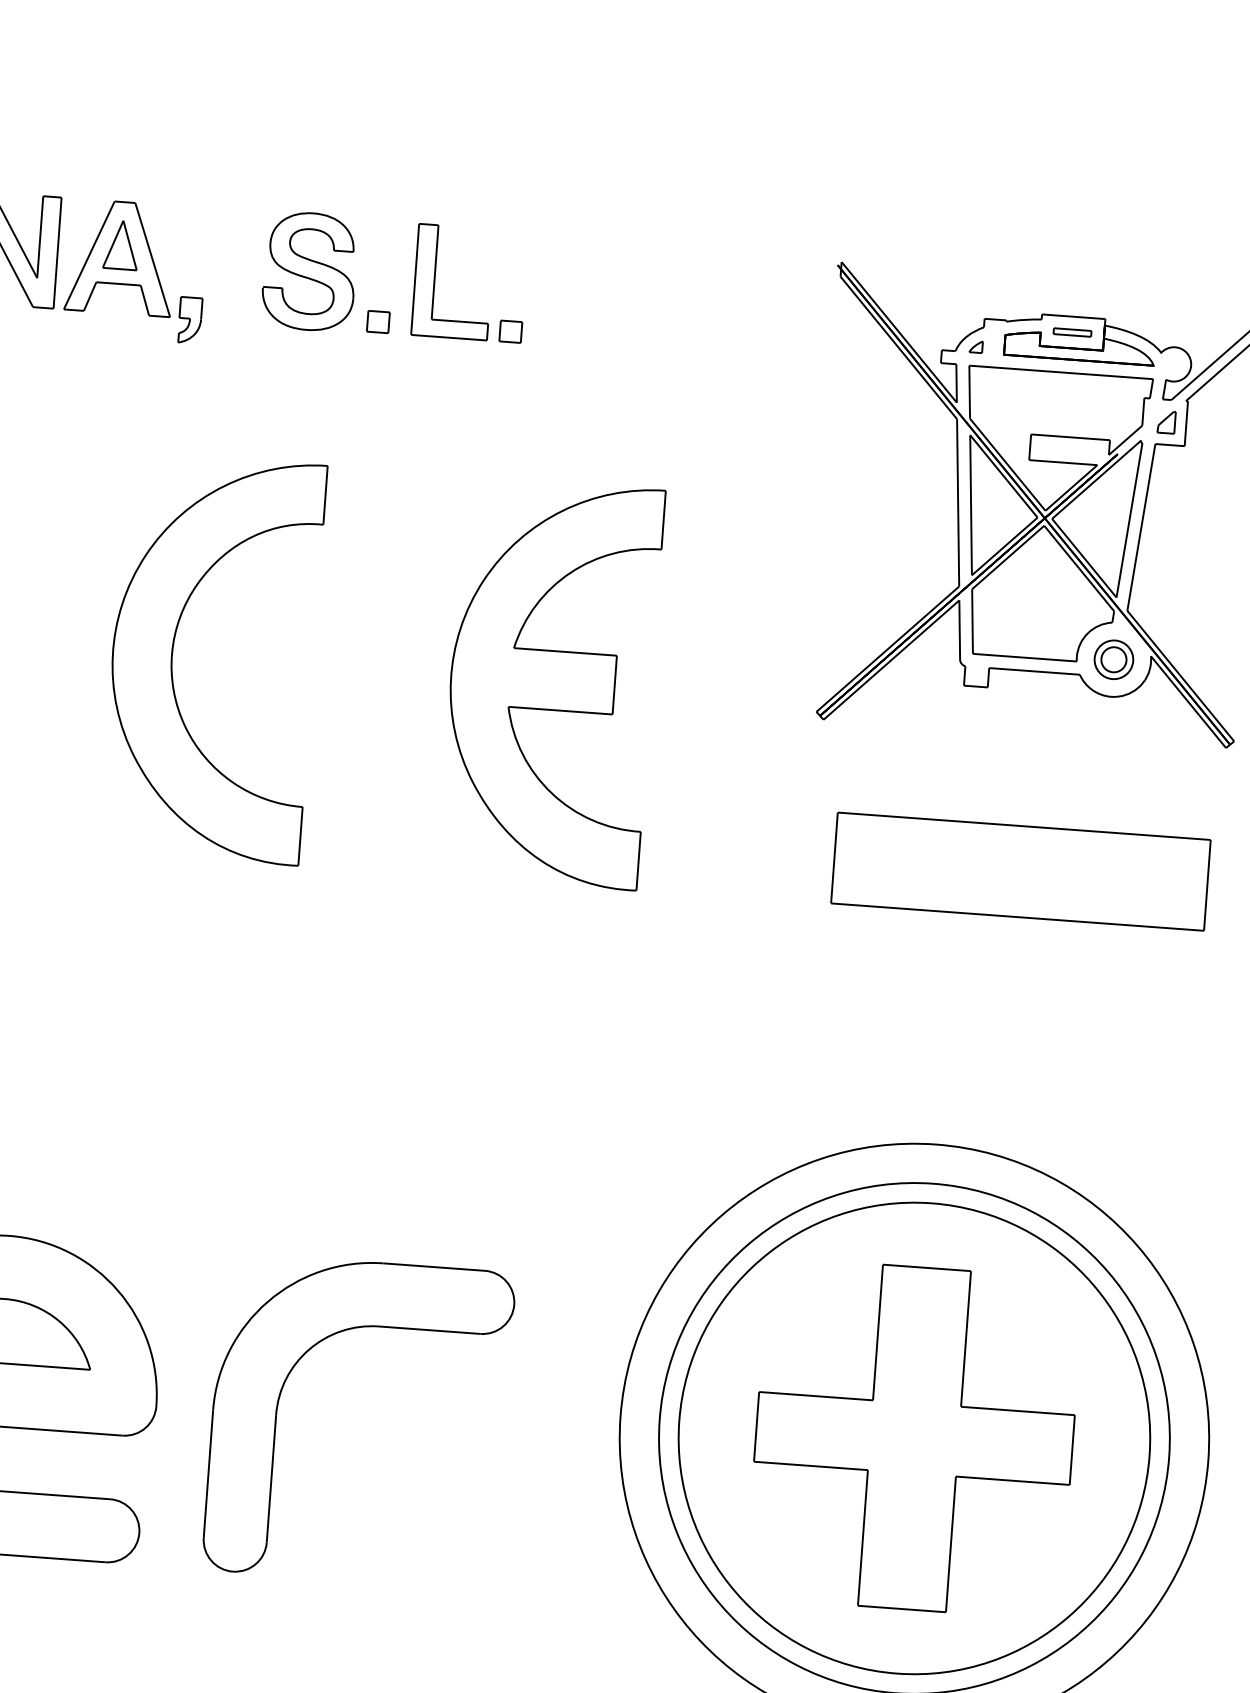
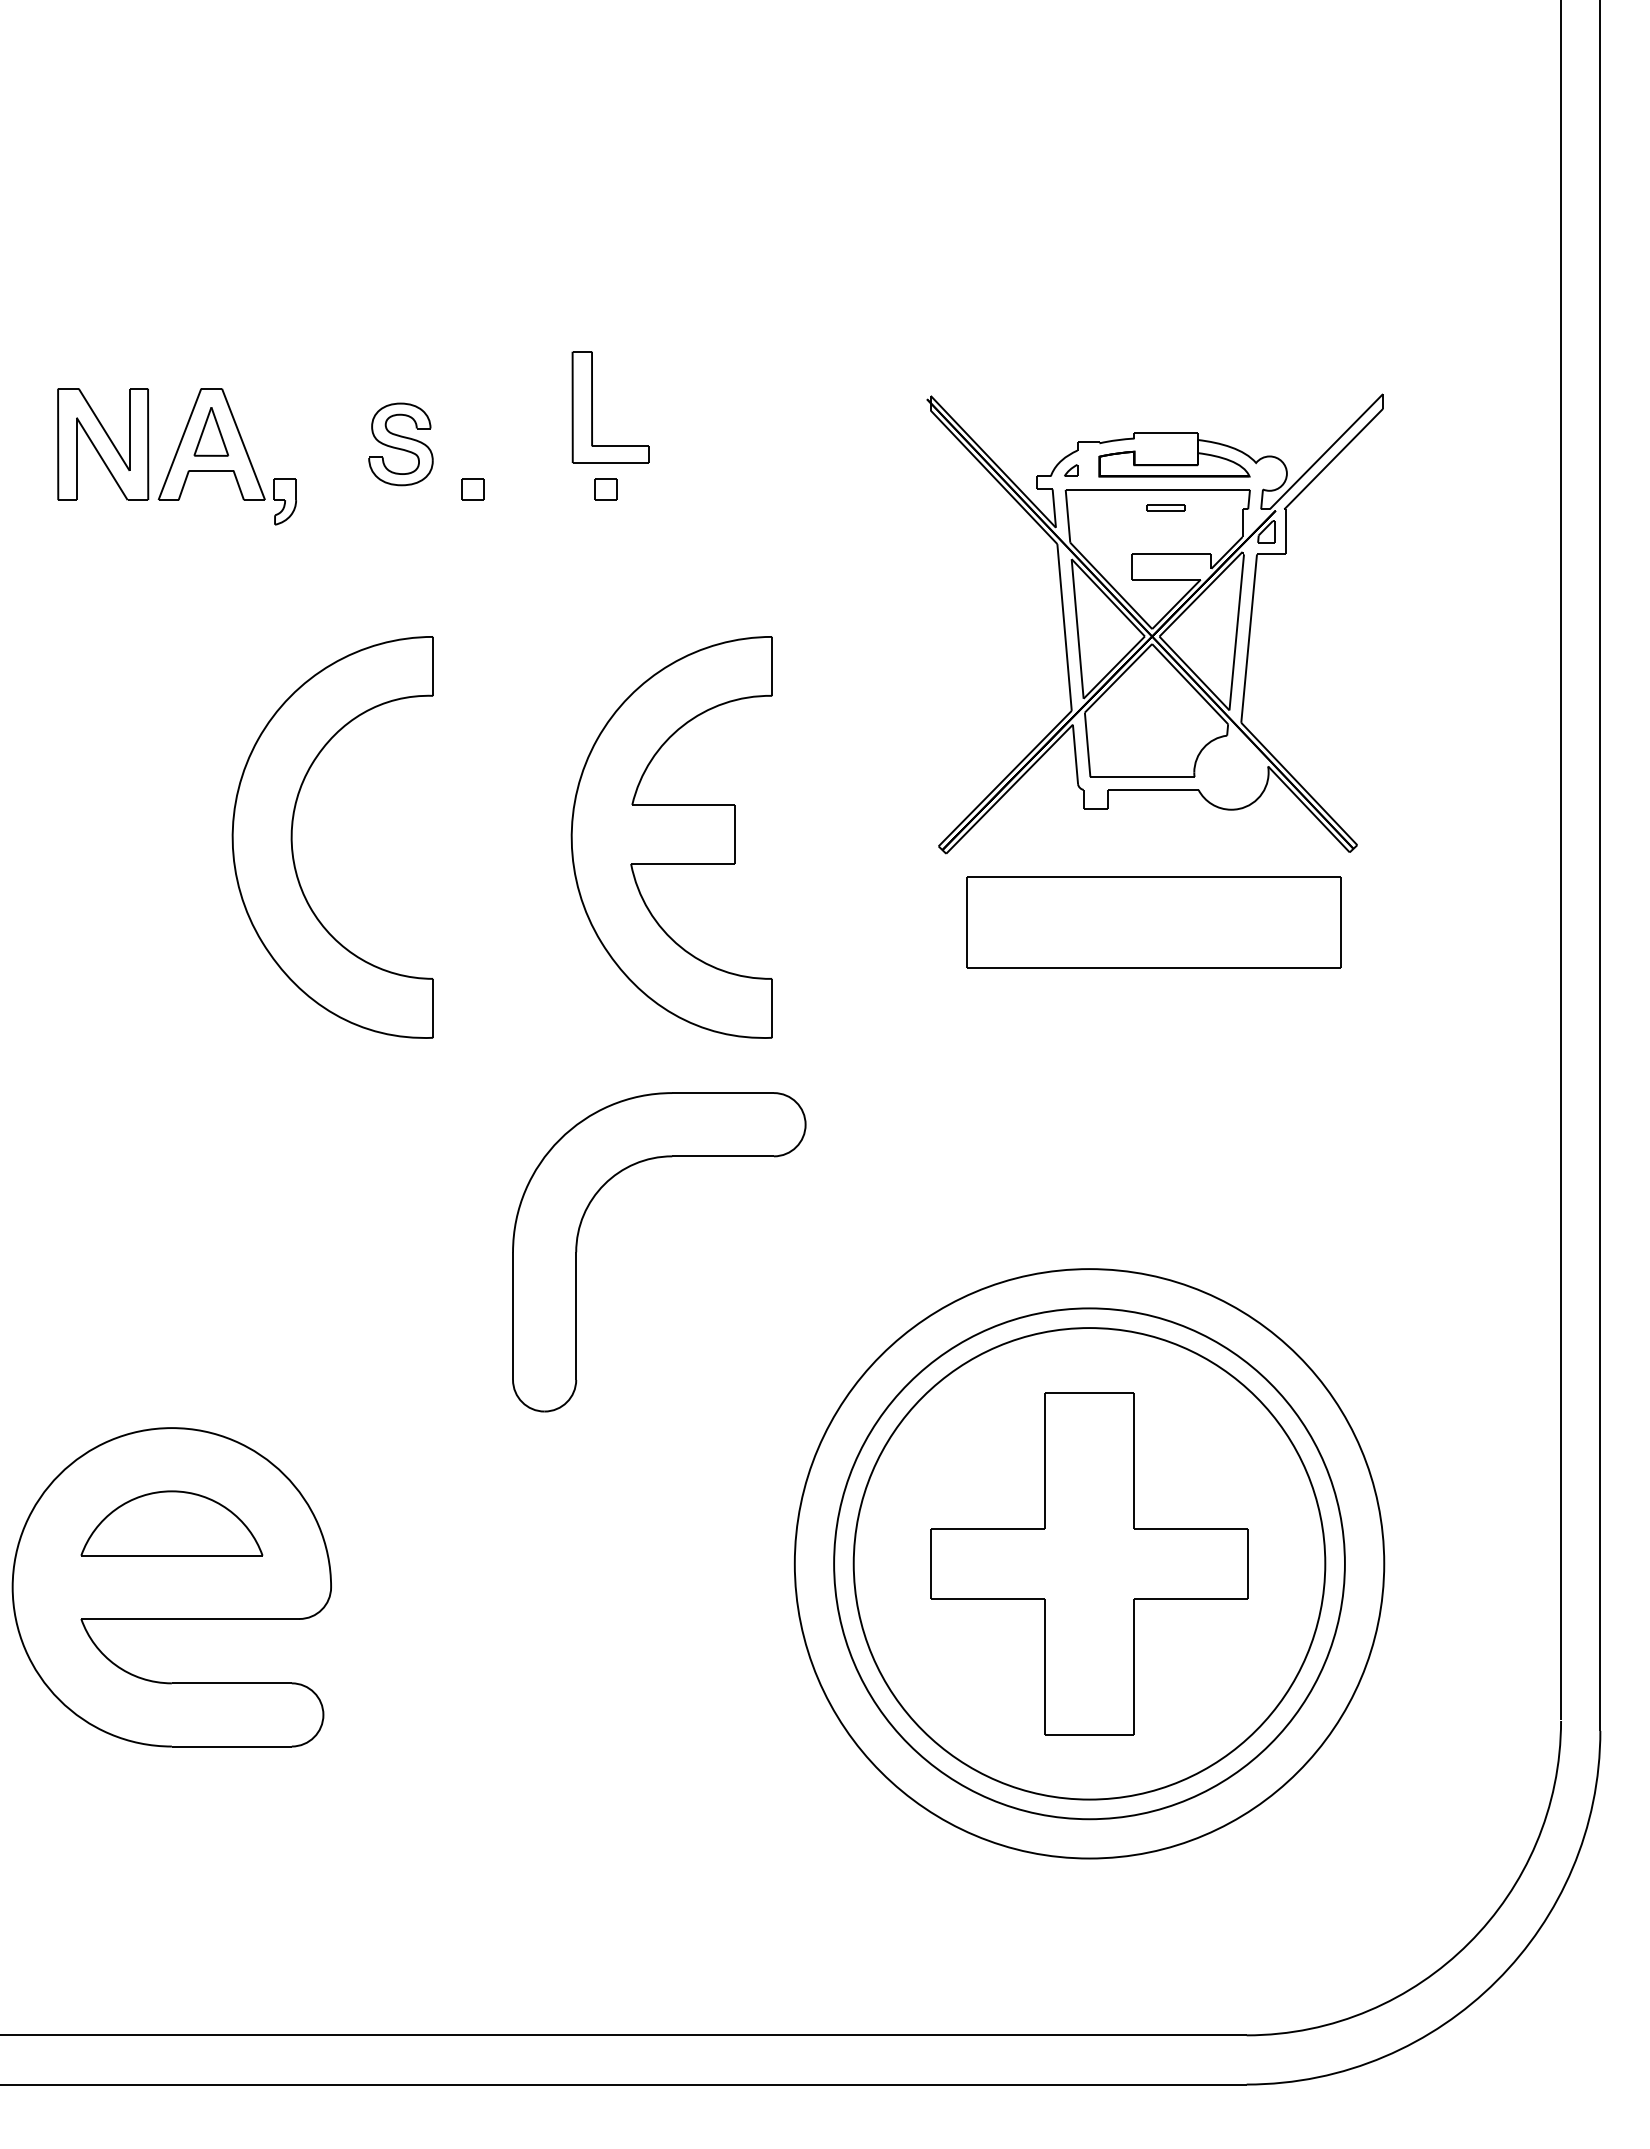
part: (309, 271) -> (400, 444), size x0.7
part: (434, 280) -> (592, 407), moved
part: (1071, 331) -> (1165, 507), moved
part: (1113, 659) -> (1231, 772), removed
part: (1020, 871) -> (1153, 922), moved
part: (277, 1414) -> (577, 1251), moved

